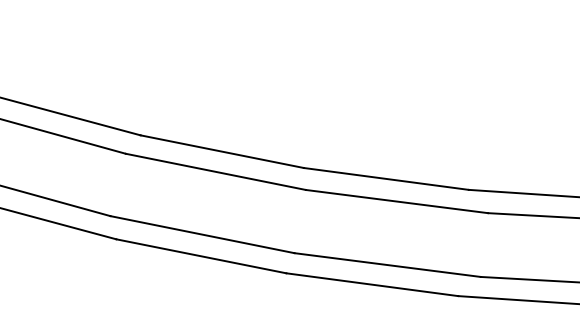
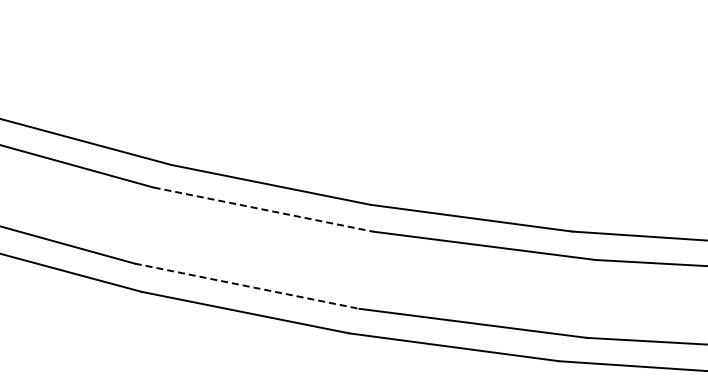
line: (216, 171) -> (264, 209), solid -> dashed
line: (202, 234) -> (247, 286), solid -> dashed

